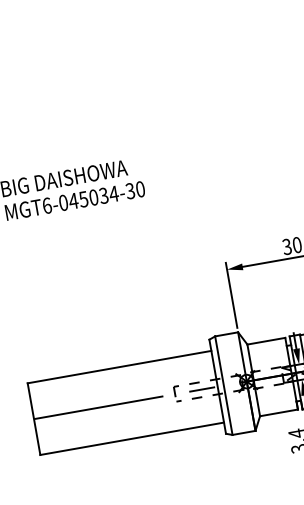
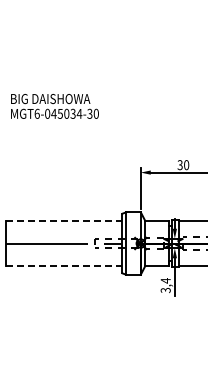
line: (119, 366) -> (64, 220), solid -> dashed
line: (132, 439) -> (64, 266), solid -> dashed

